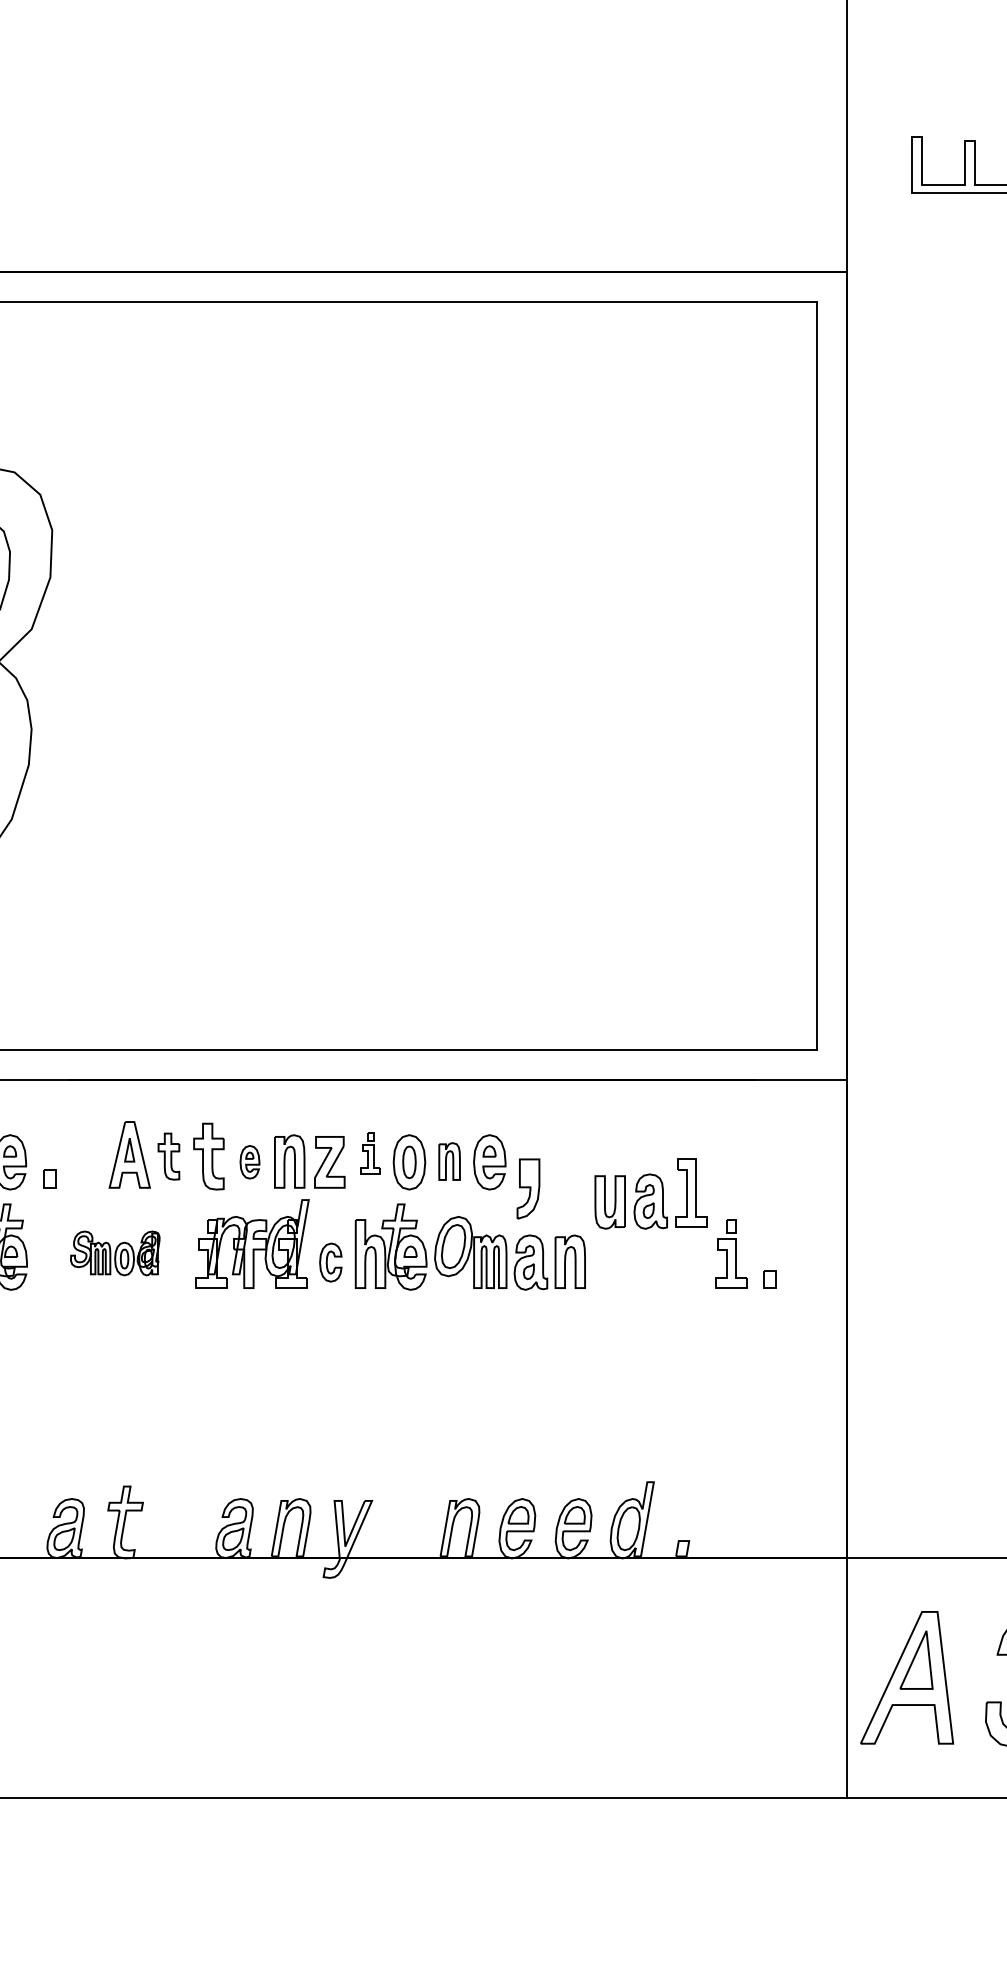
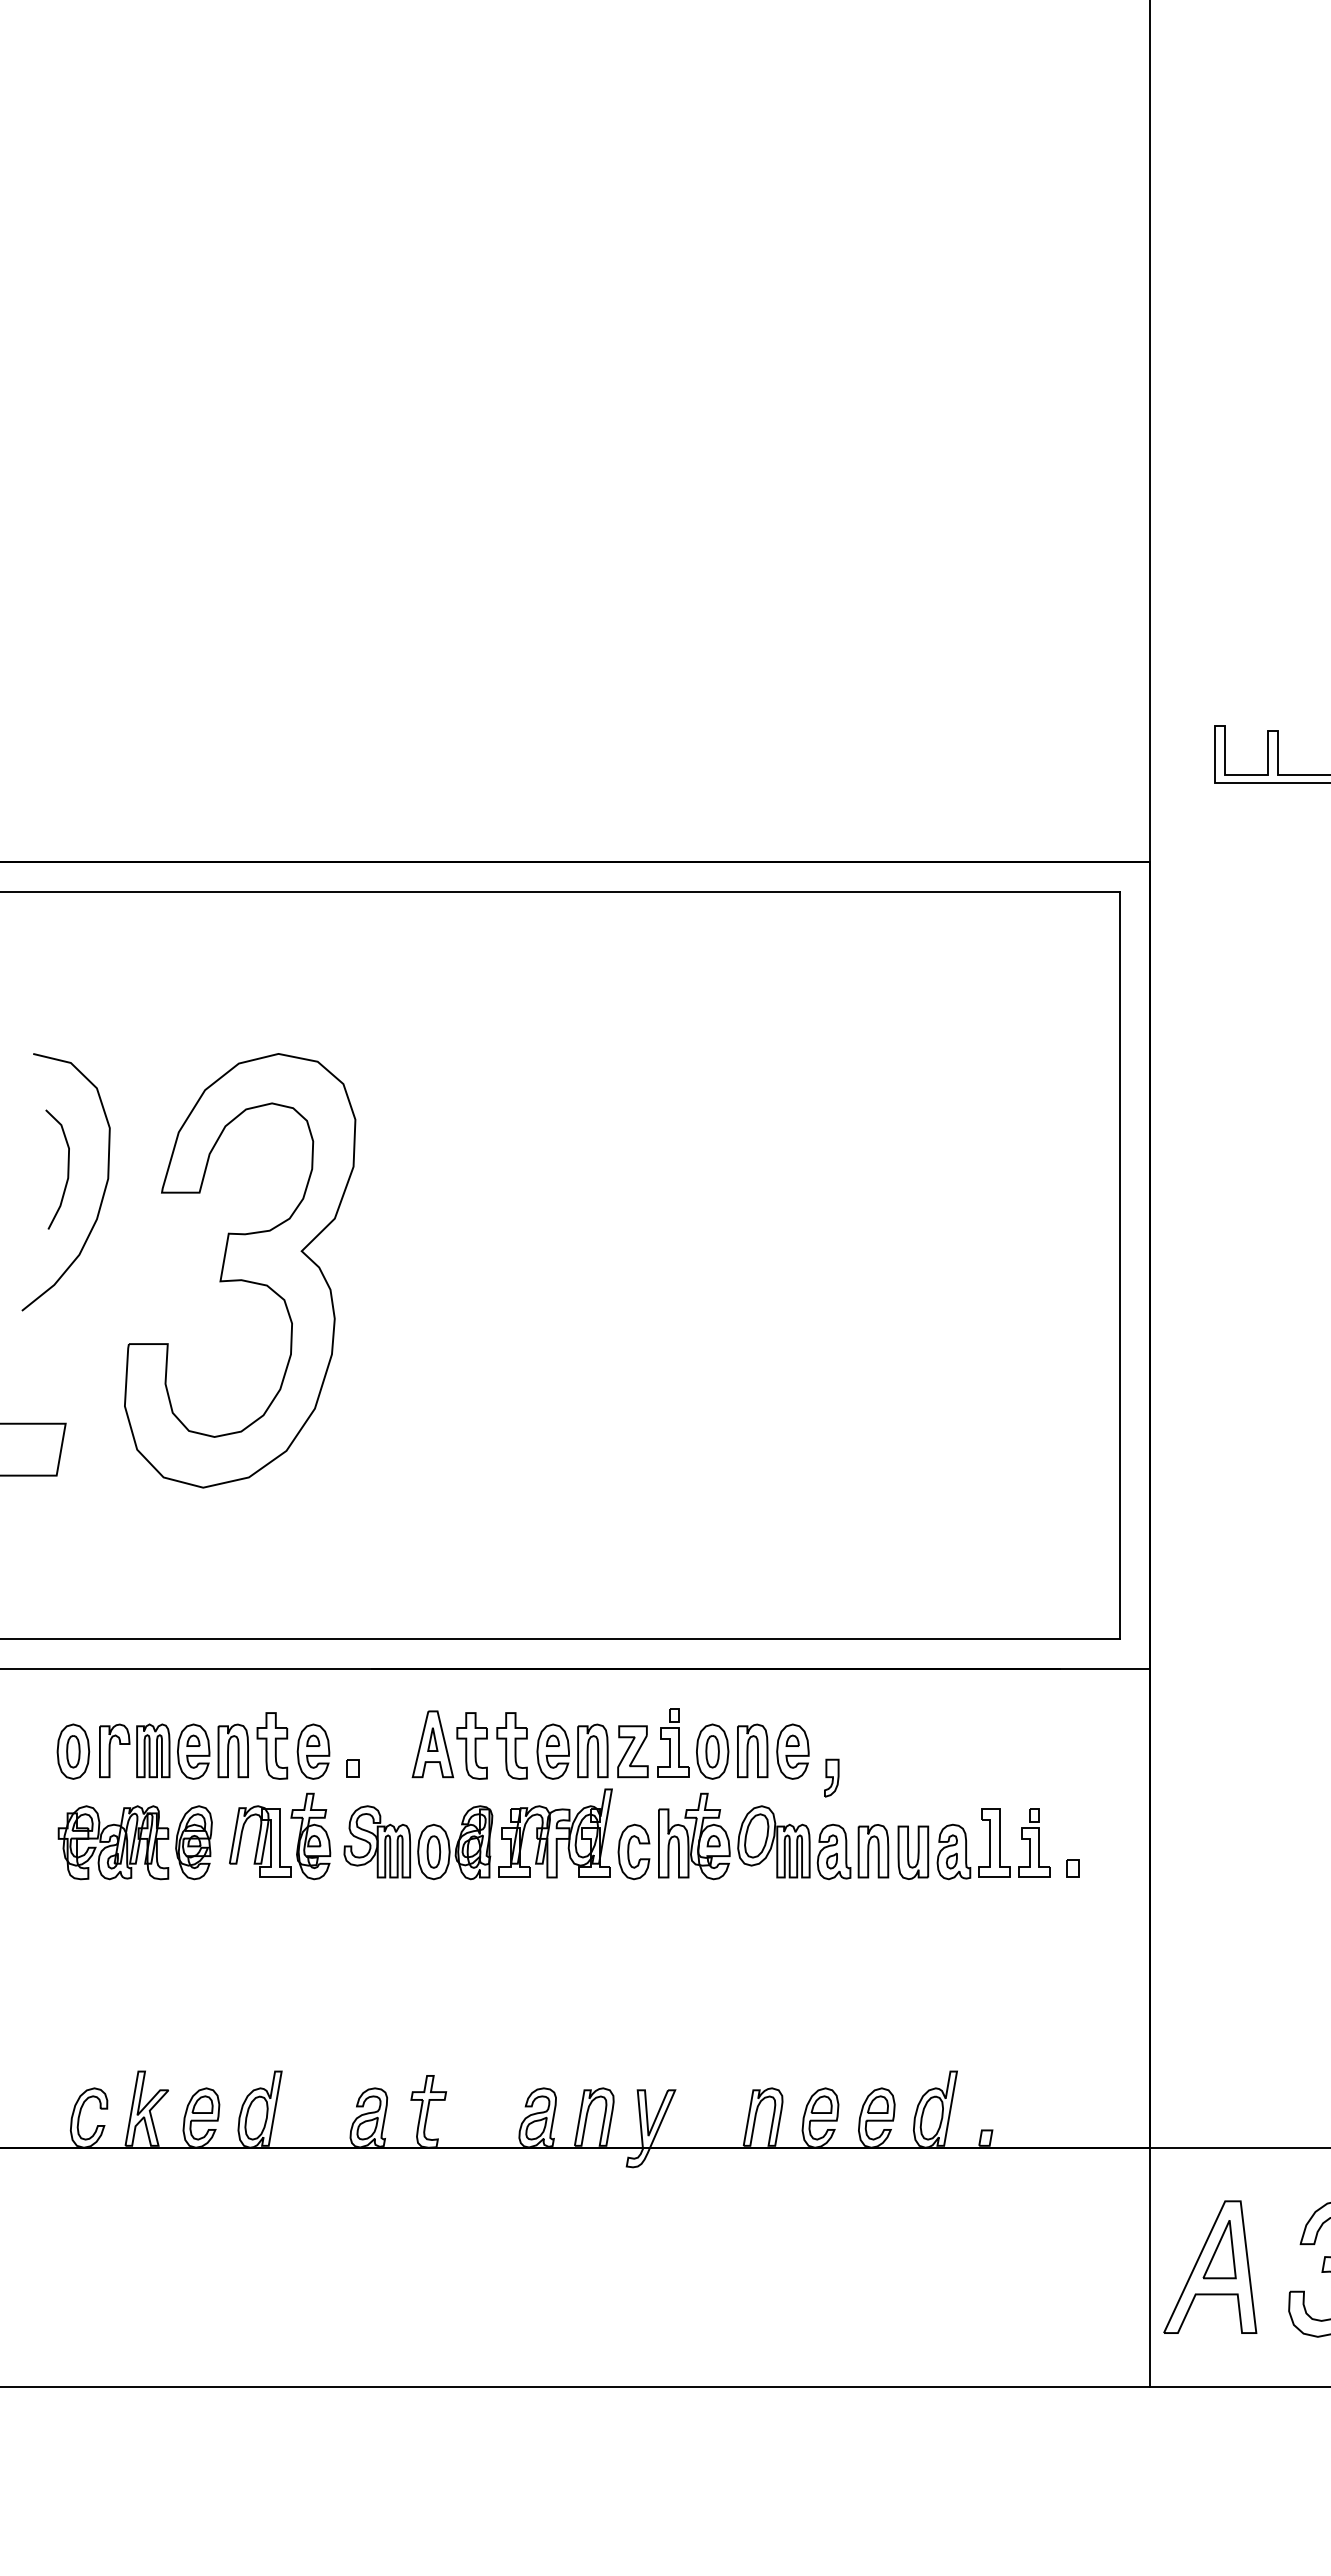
part: (370, 1153) -> (673, 1742), size x1.67
part: (168, 1156) -> (471, 1745), size x1.43
part: (449, 1161) -> (752, 1750), size x1.43
part: (249, 1162) -> (552, 1751), size x1.67
part: (528, 1188) -> (831, 1777), size x0.62
part: (650, 1194) -> (953, 1844), moved
part: (115, 1253) -> (418, 1842), size x1.67
part: (330, 1262) -> (633, 1851), size x1.43

